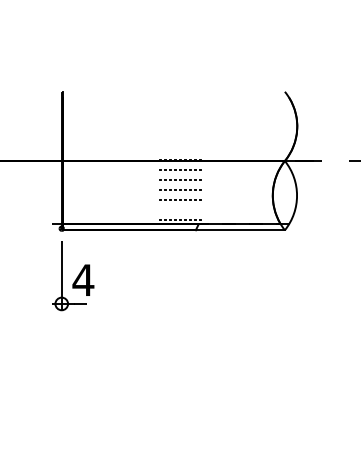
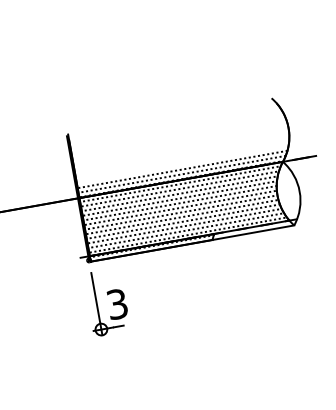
line: (180, 149) -> (185, 168), added
line: (180, 209) -> (194, 223), added
text: (83, 280) -> (117, 304), 4 -> 3

